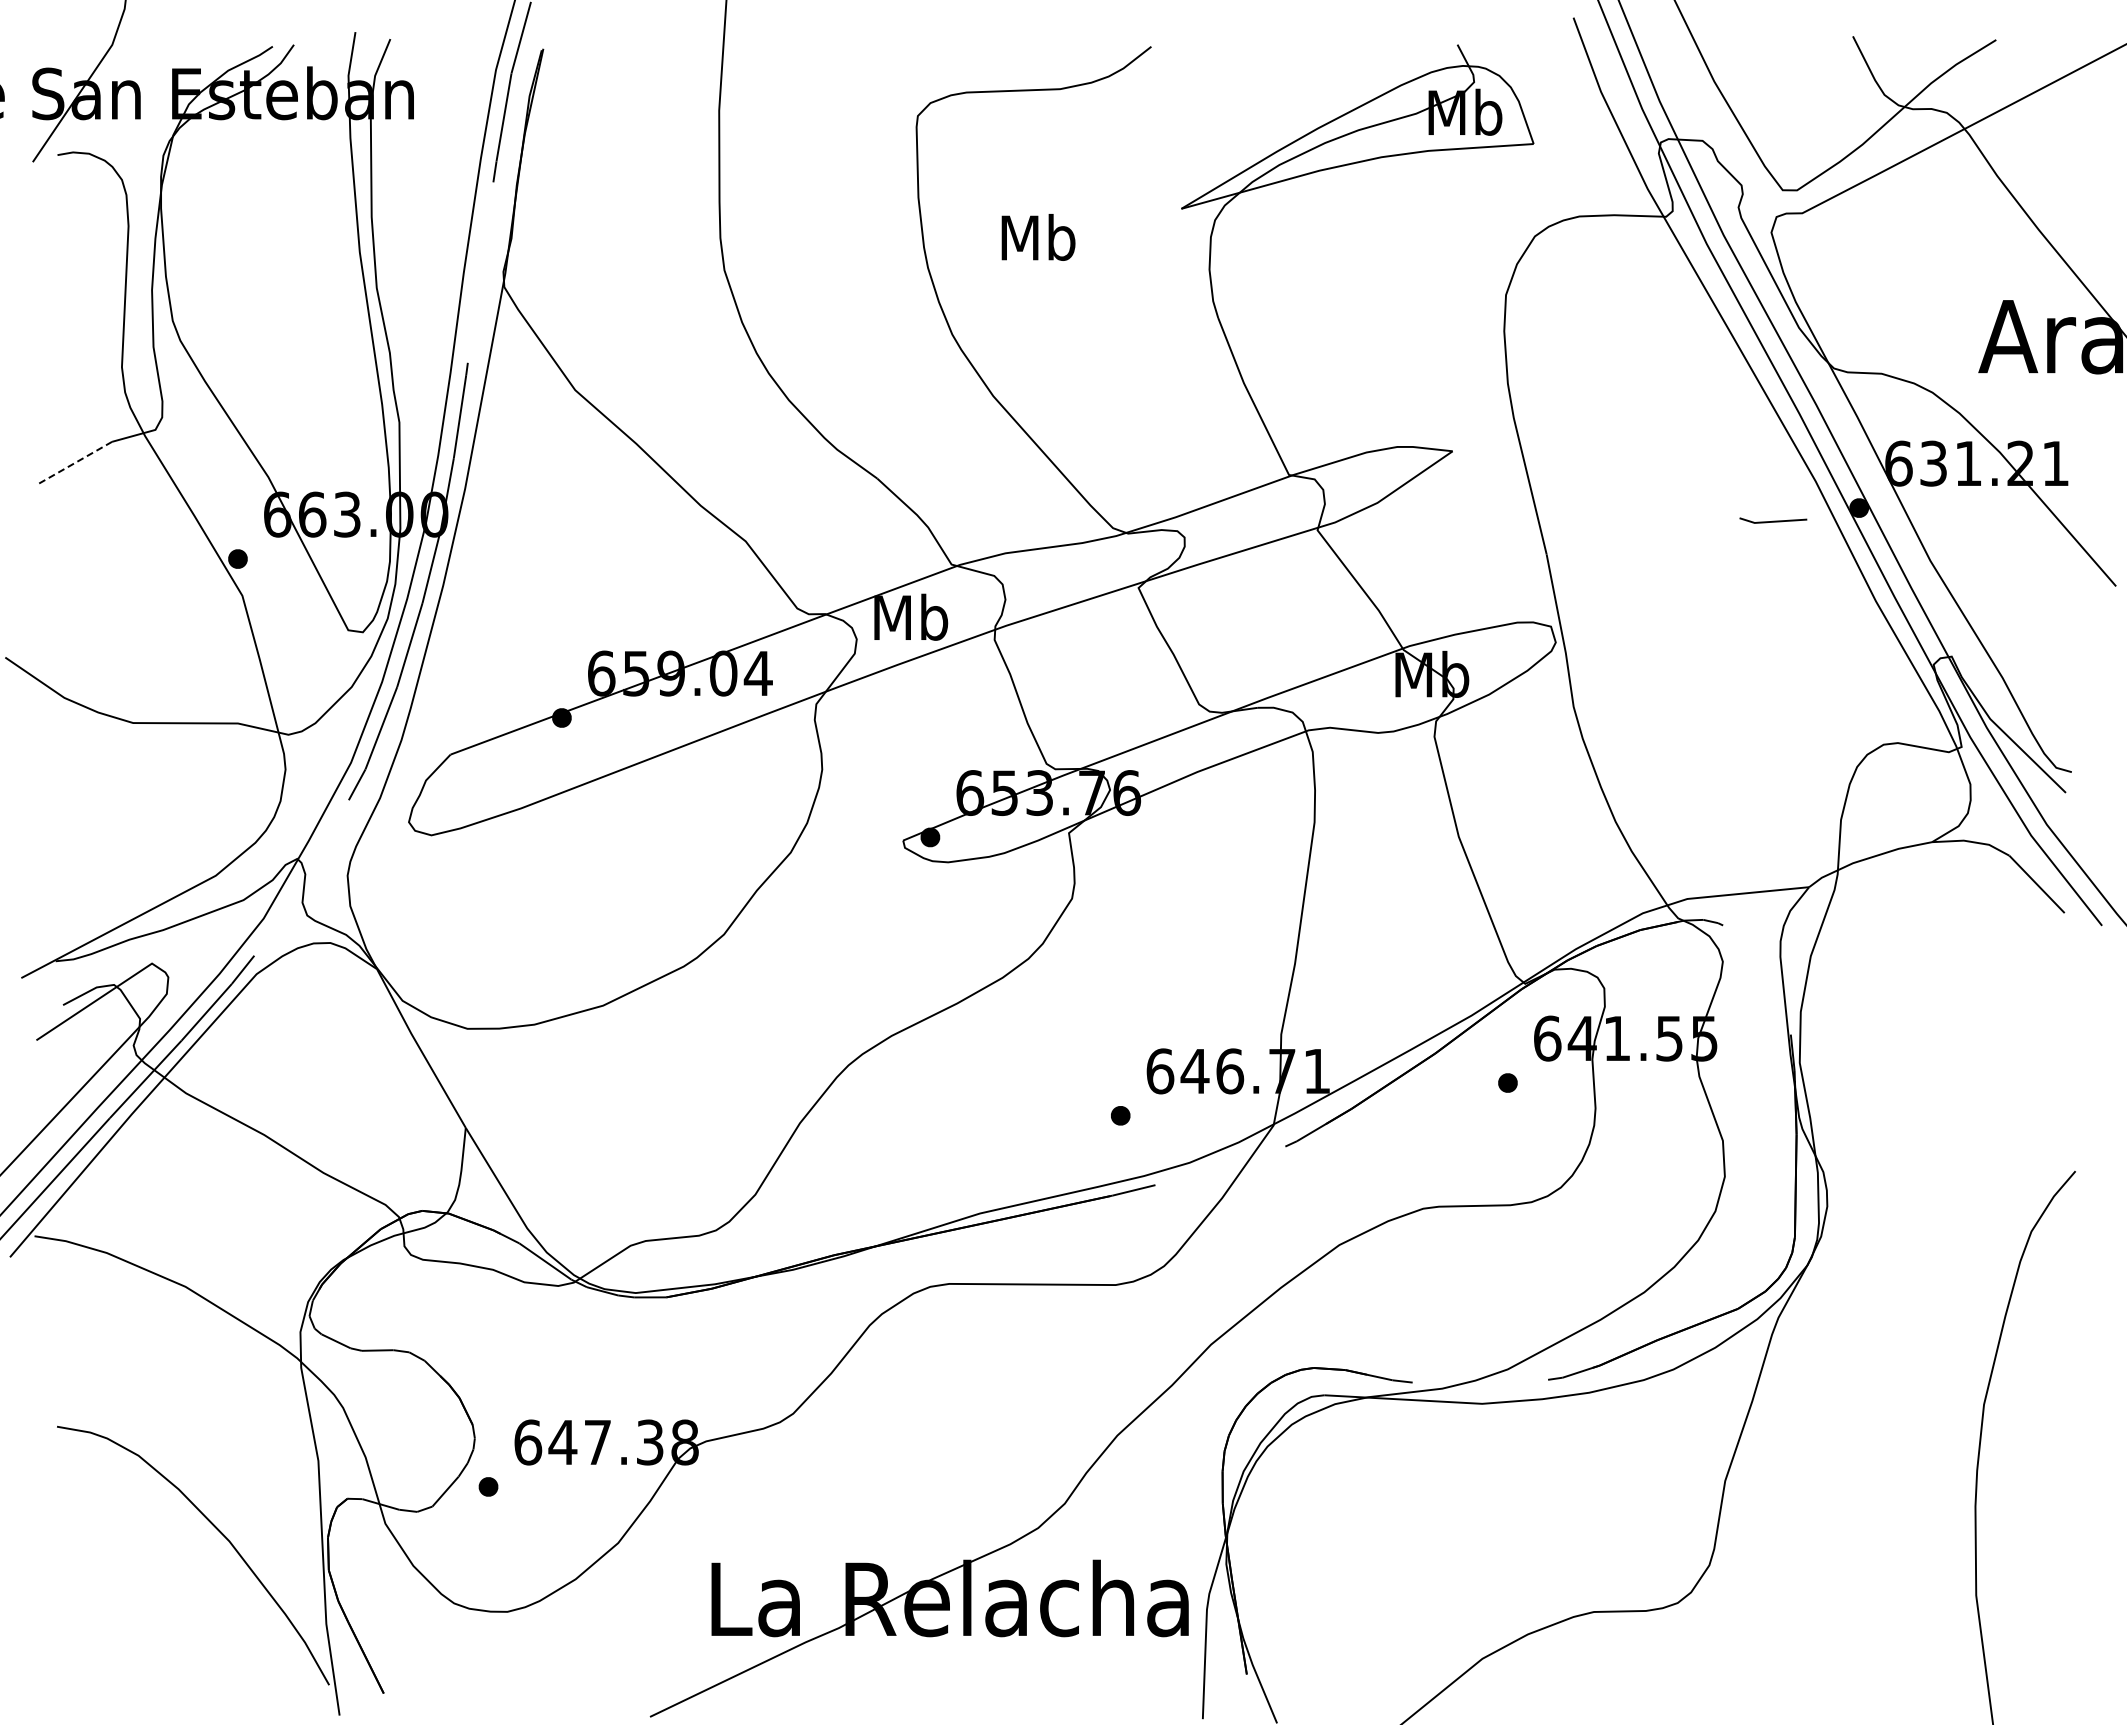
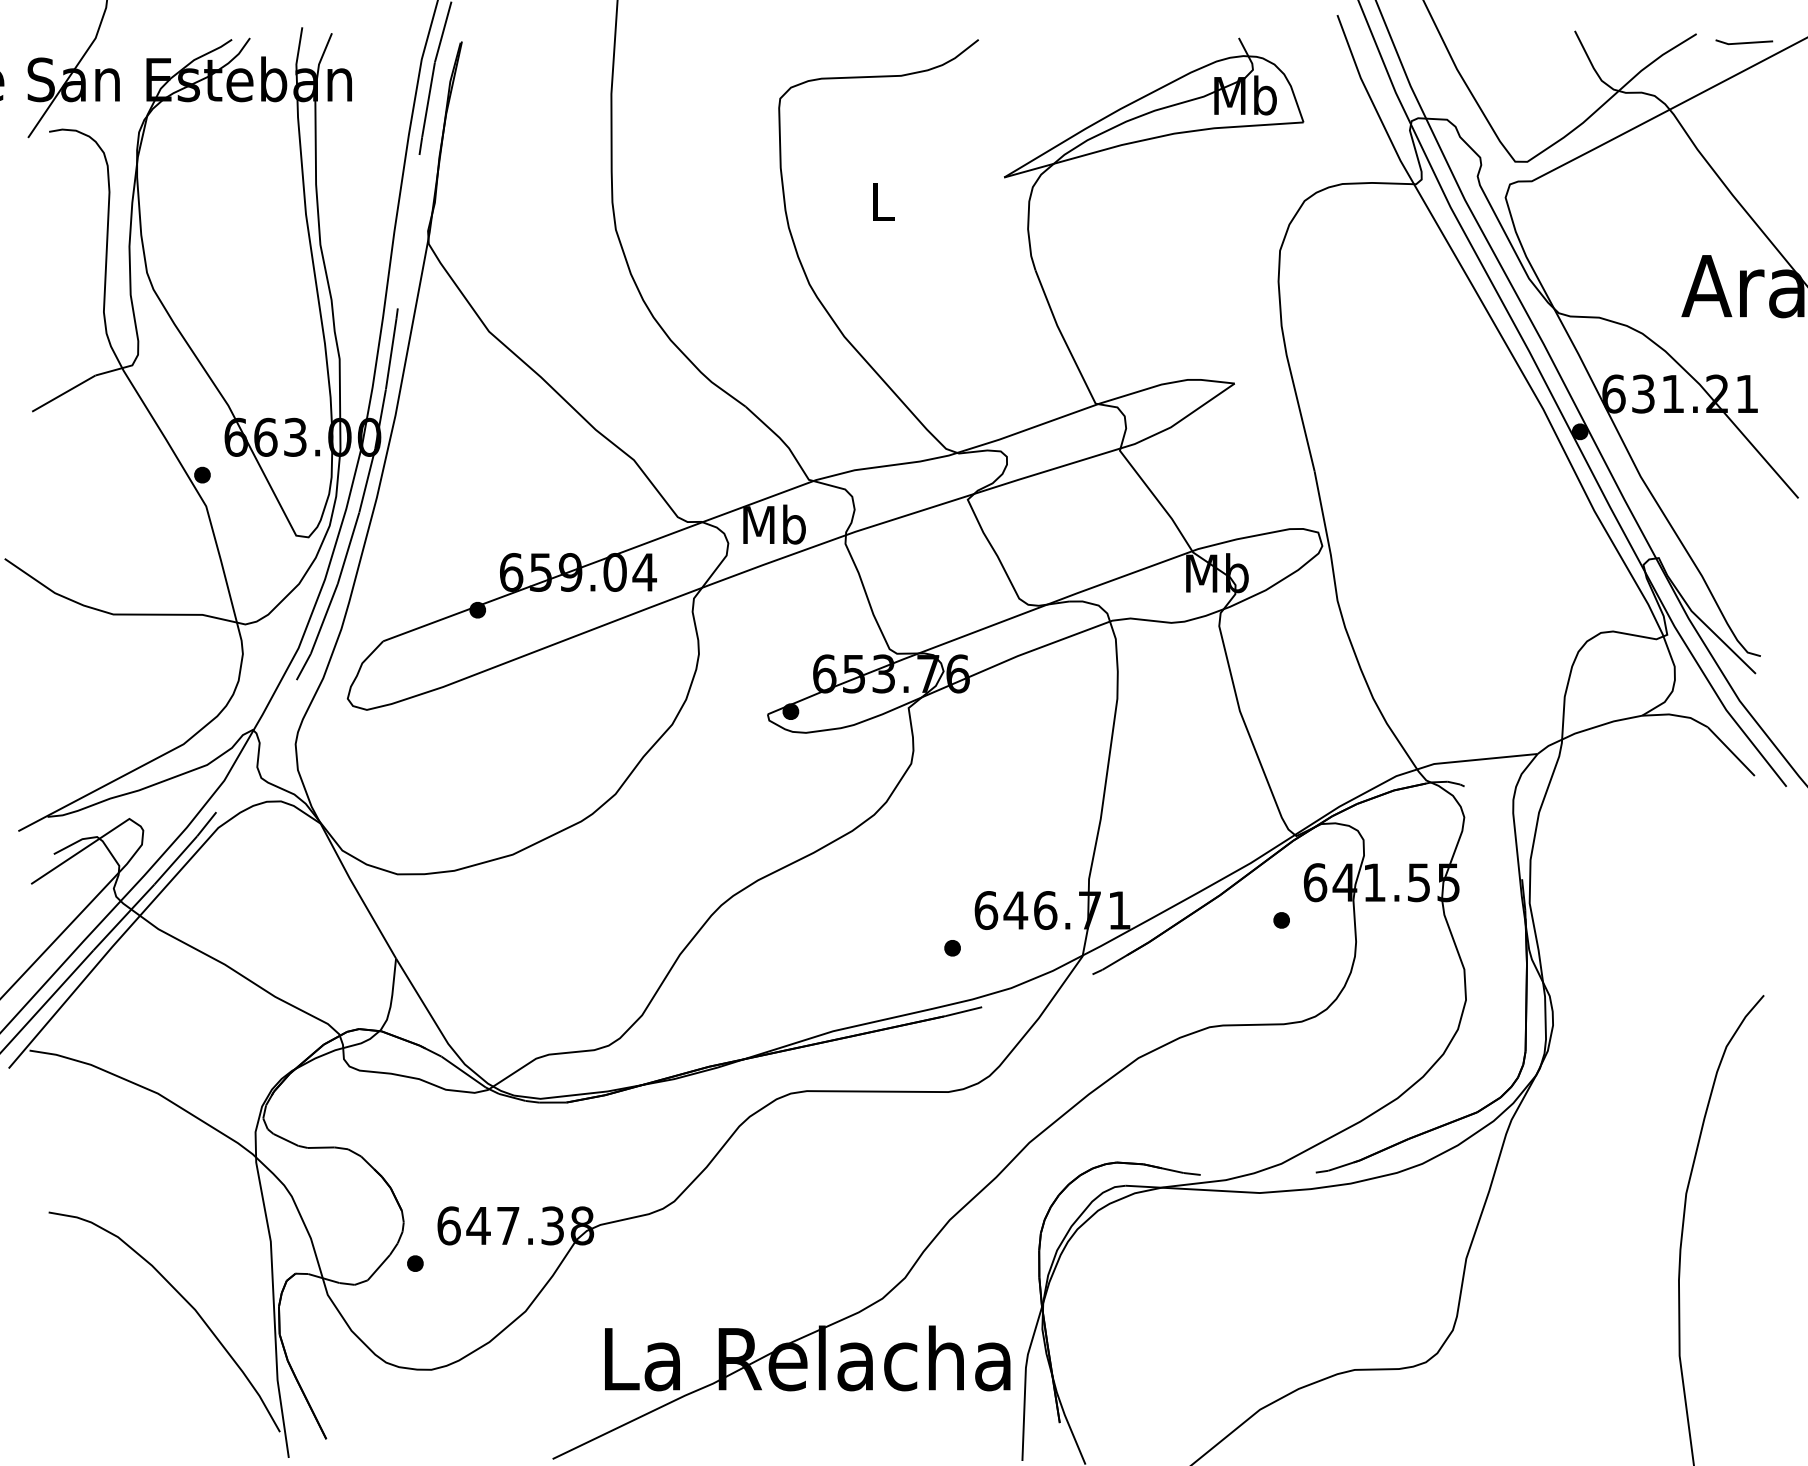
text: (1038, 237) -> (882, 201), Mb -> L
line: (74, 463) -> (63, 393), dashed -> solid
line: (1773, 520) -> (1744, 42), moved

